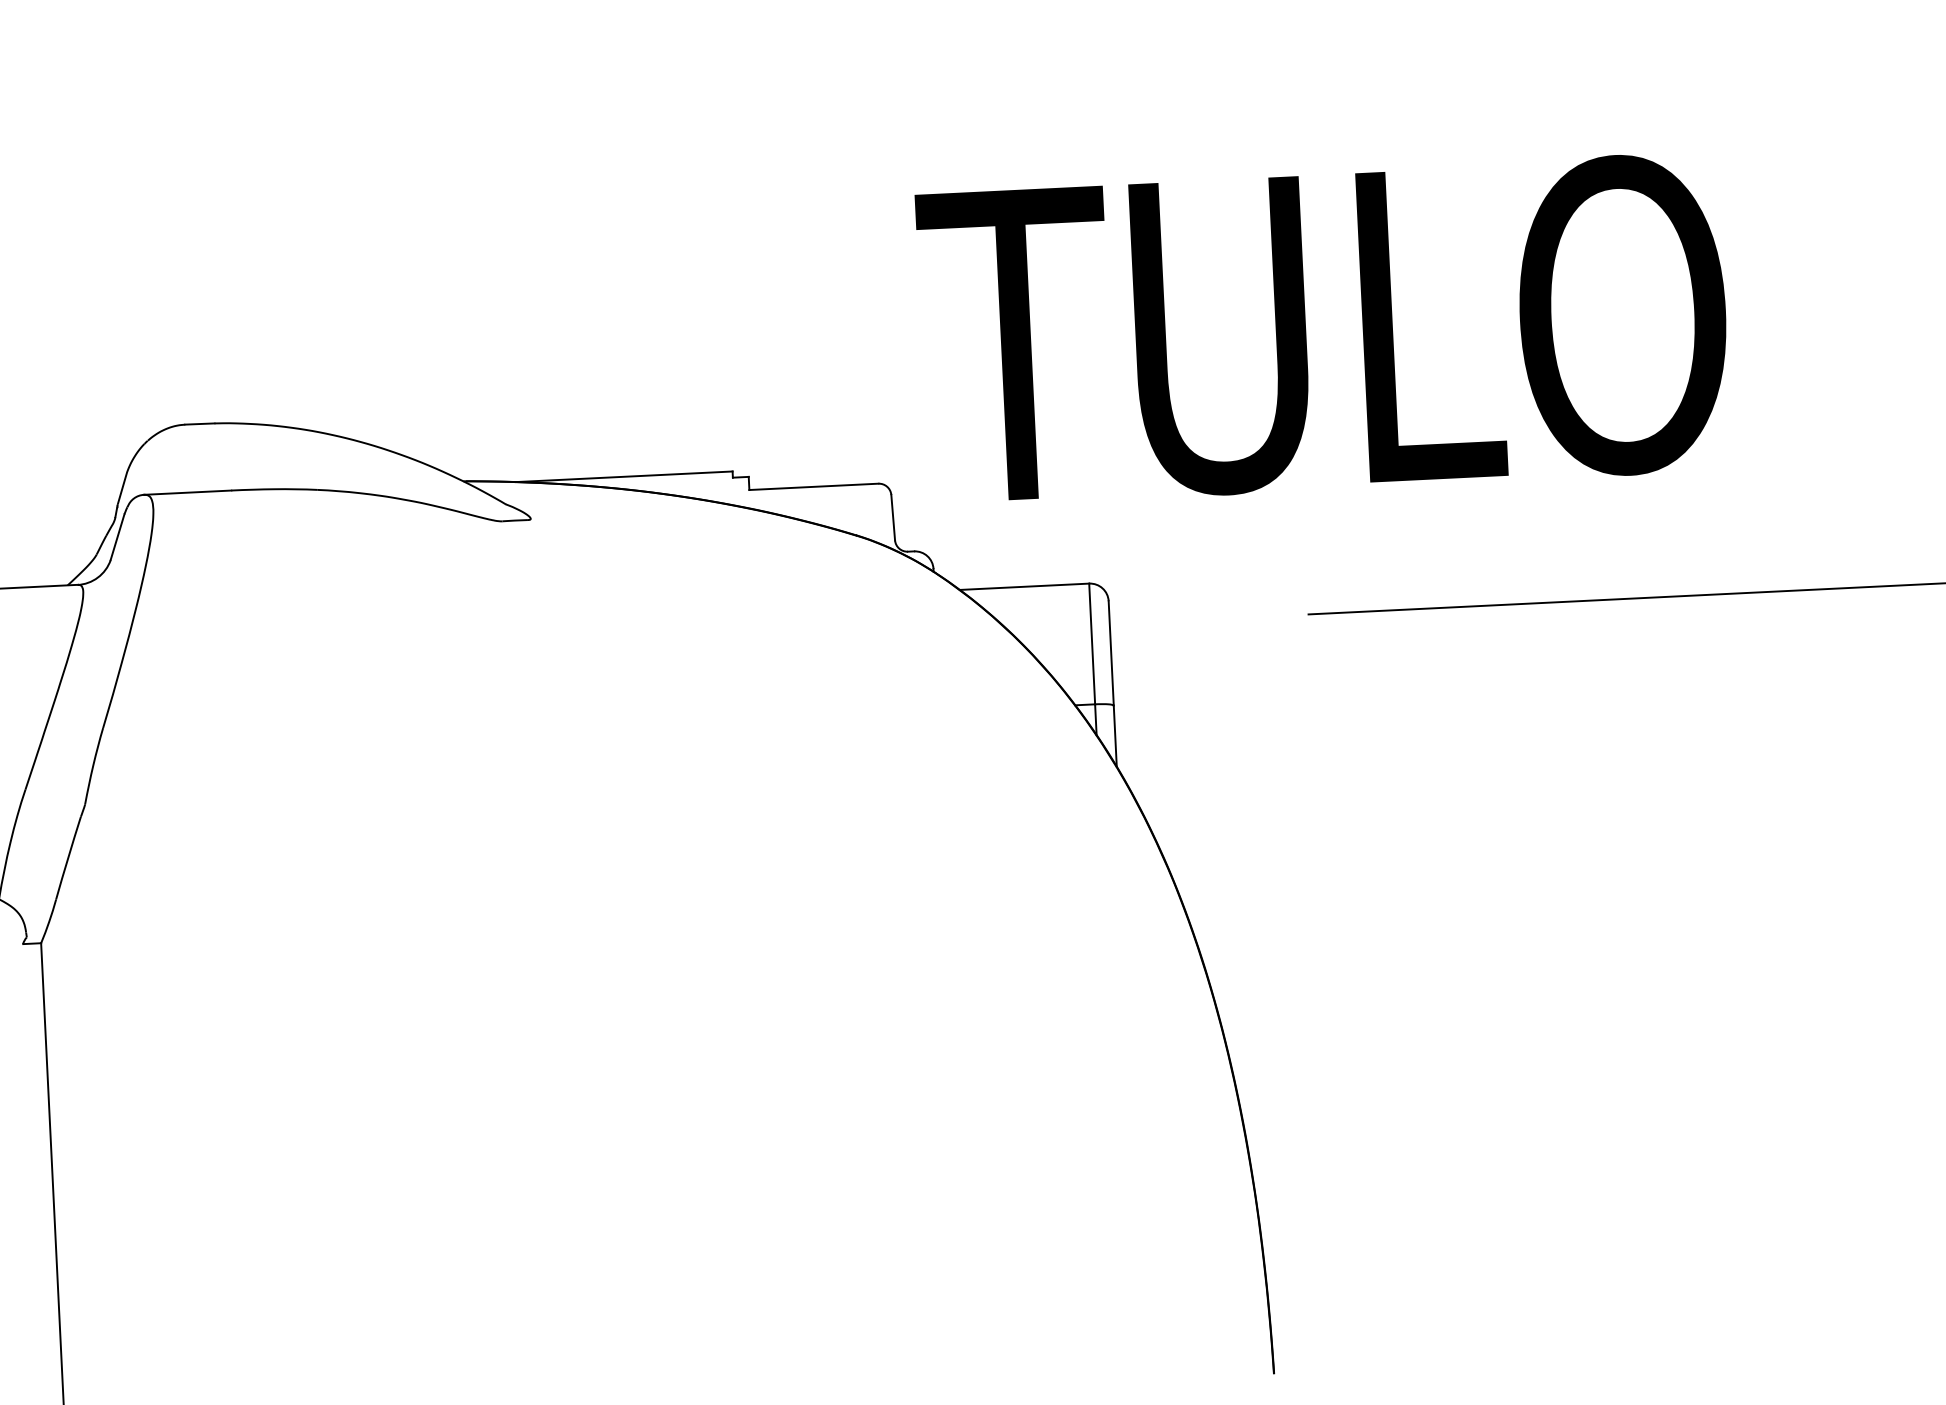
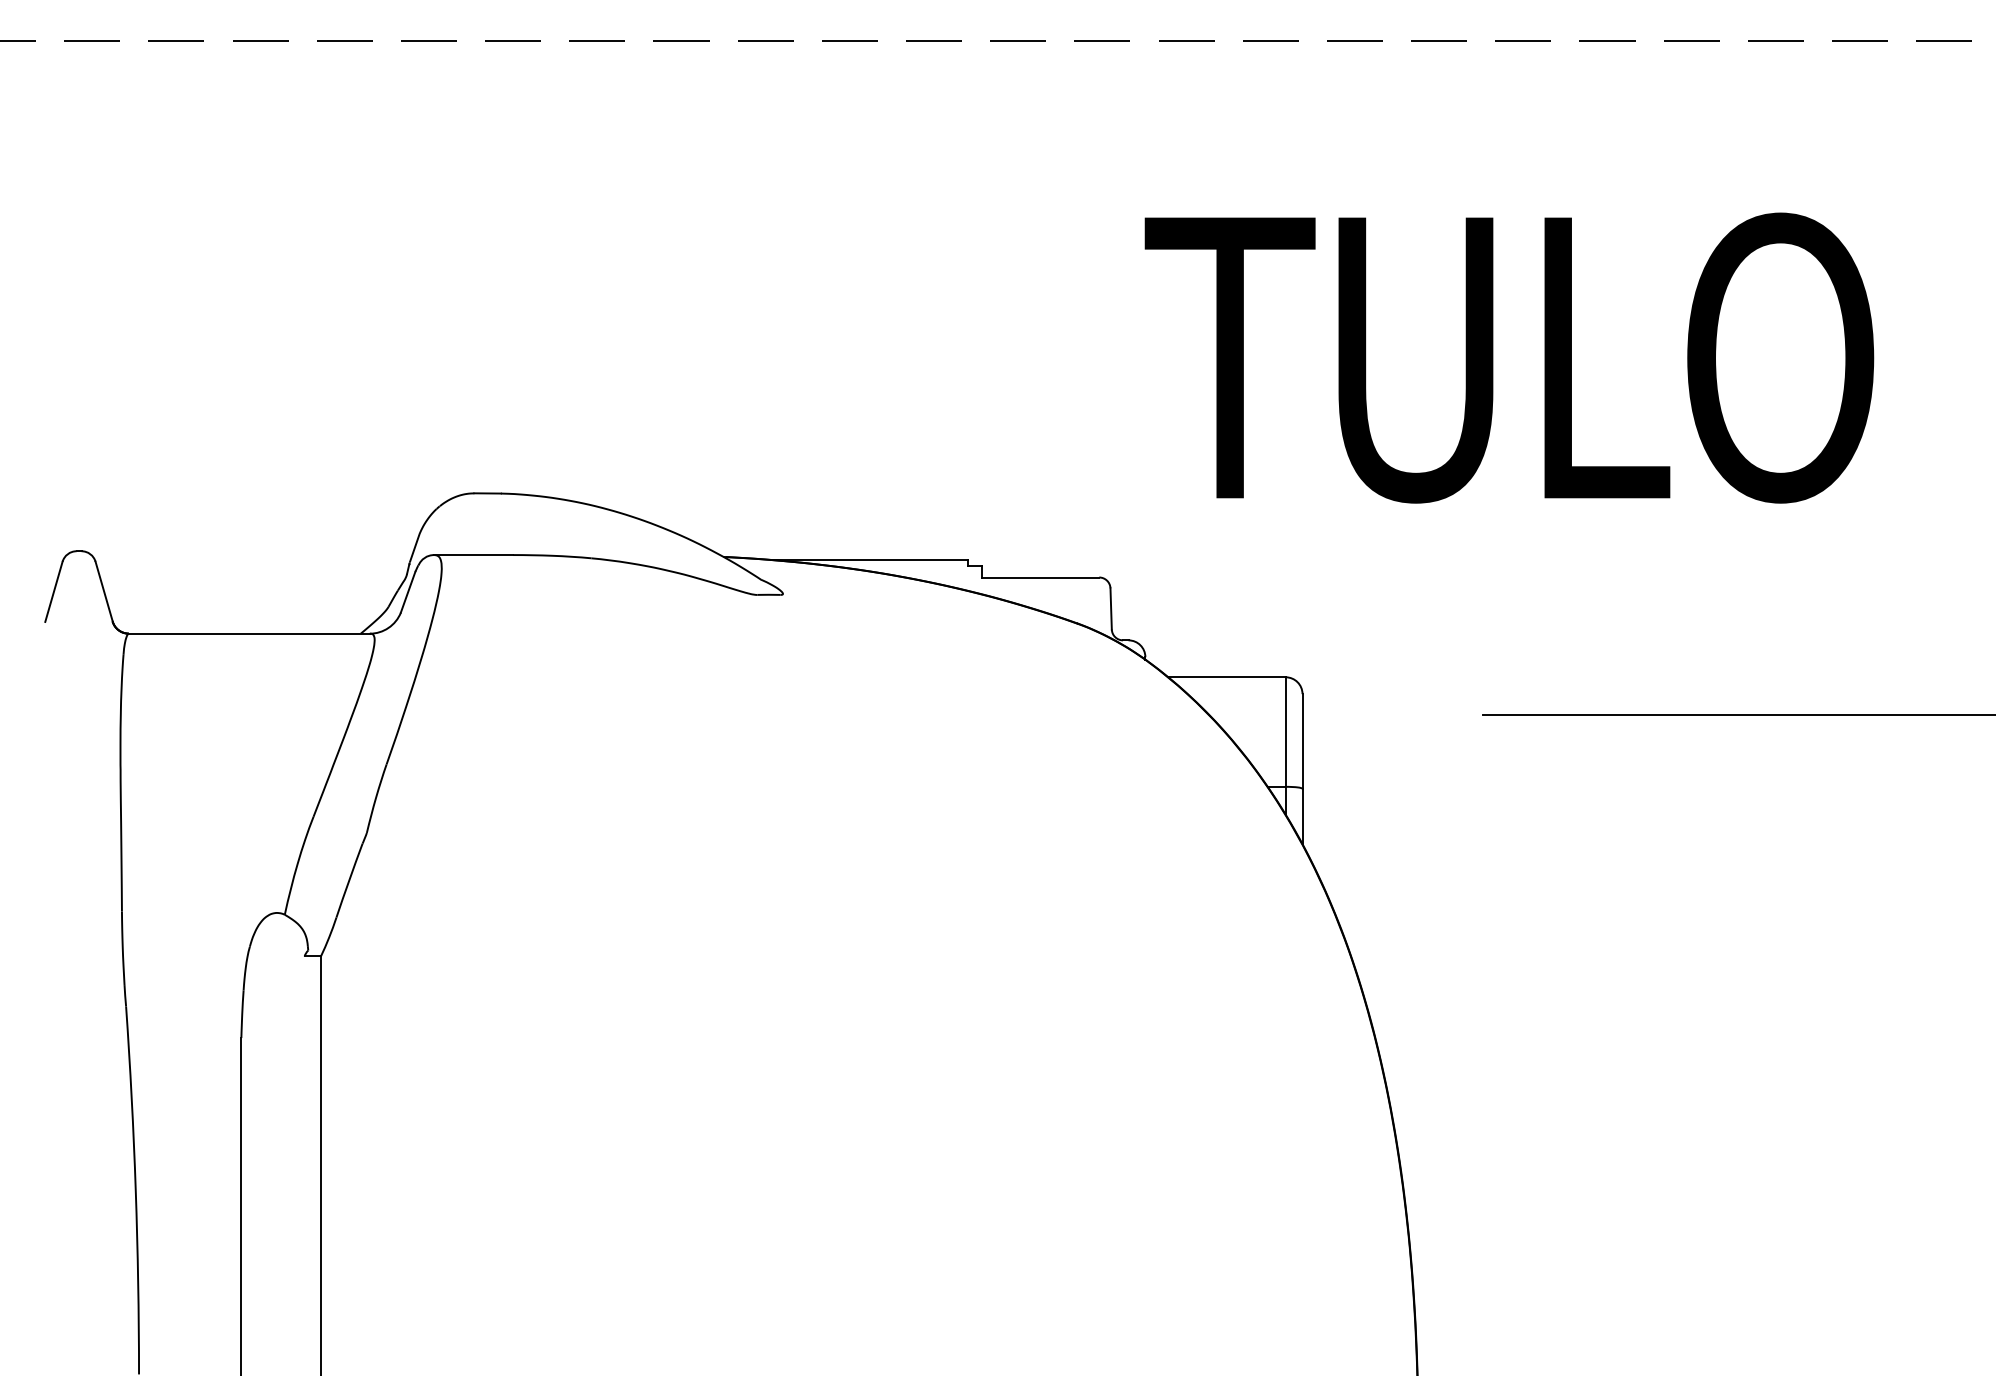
text: (1324, 329) -> (1509, 357), moved

